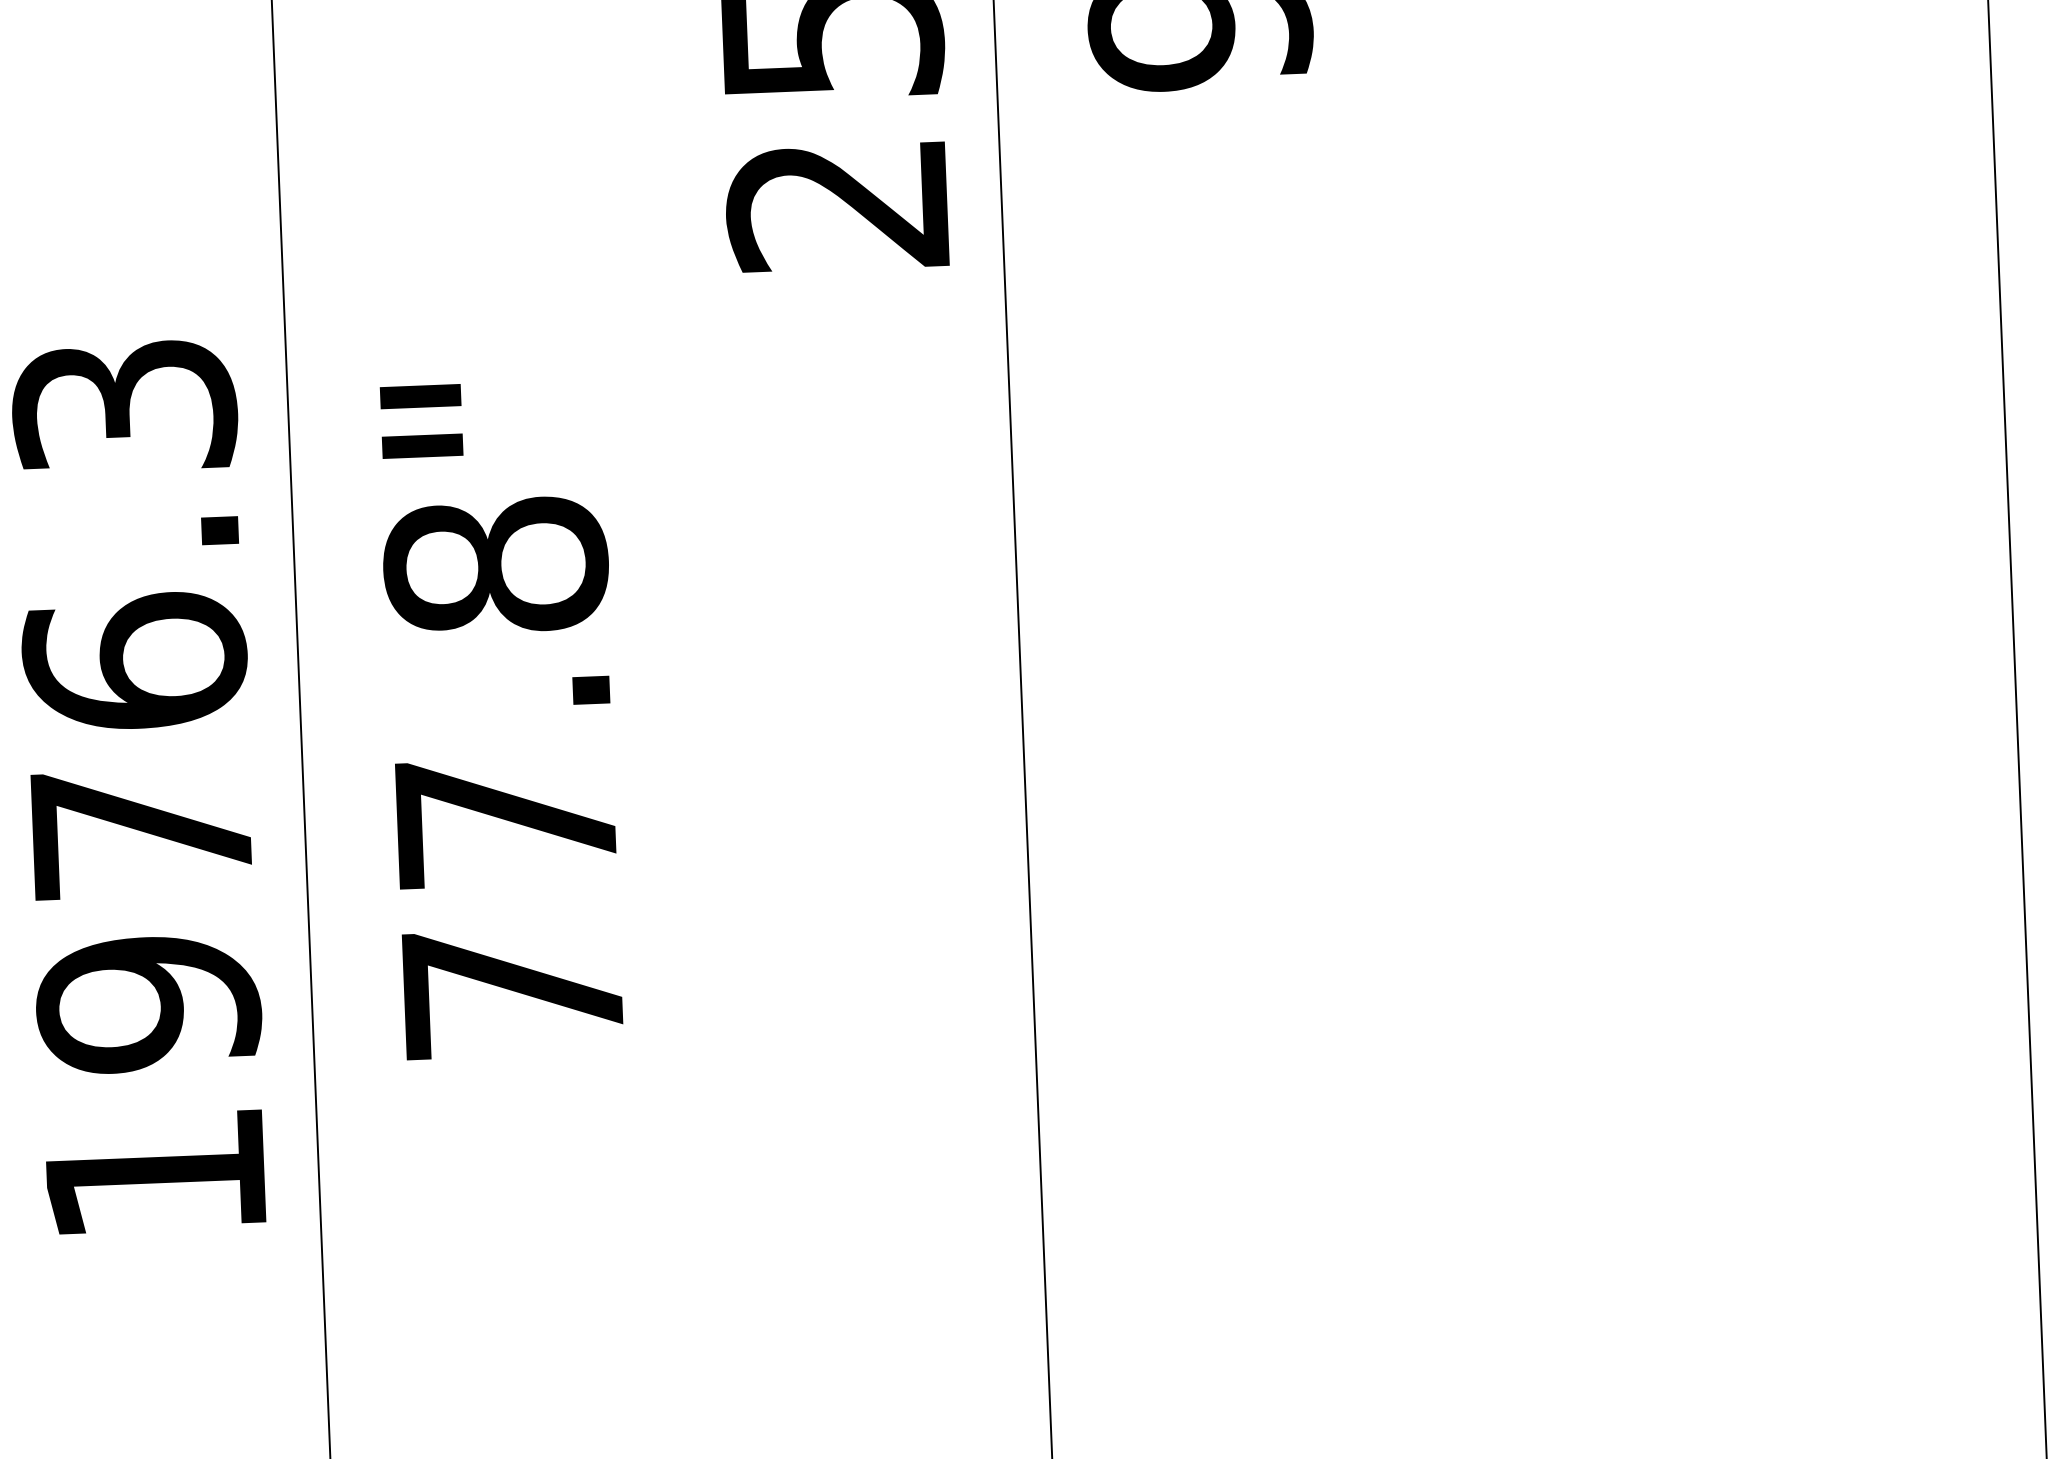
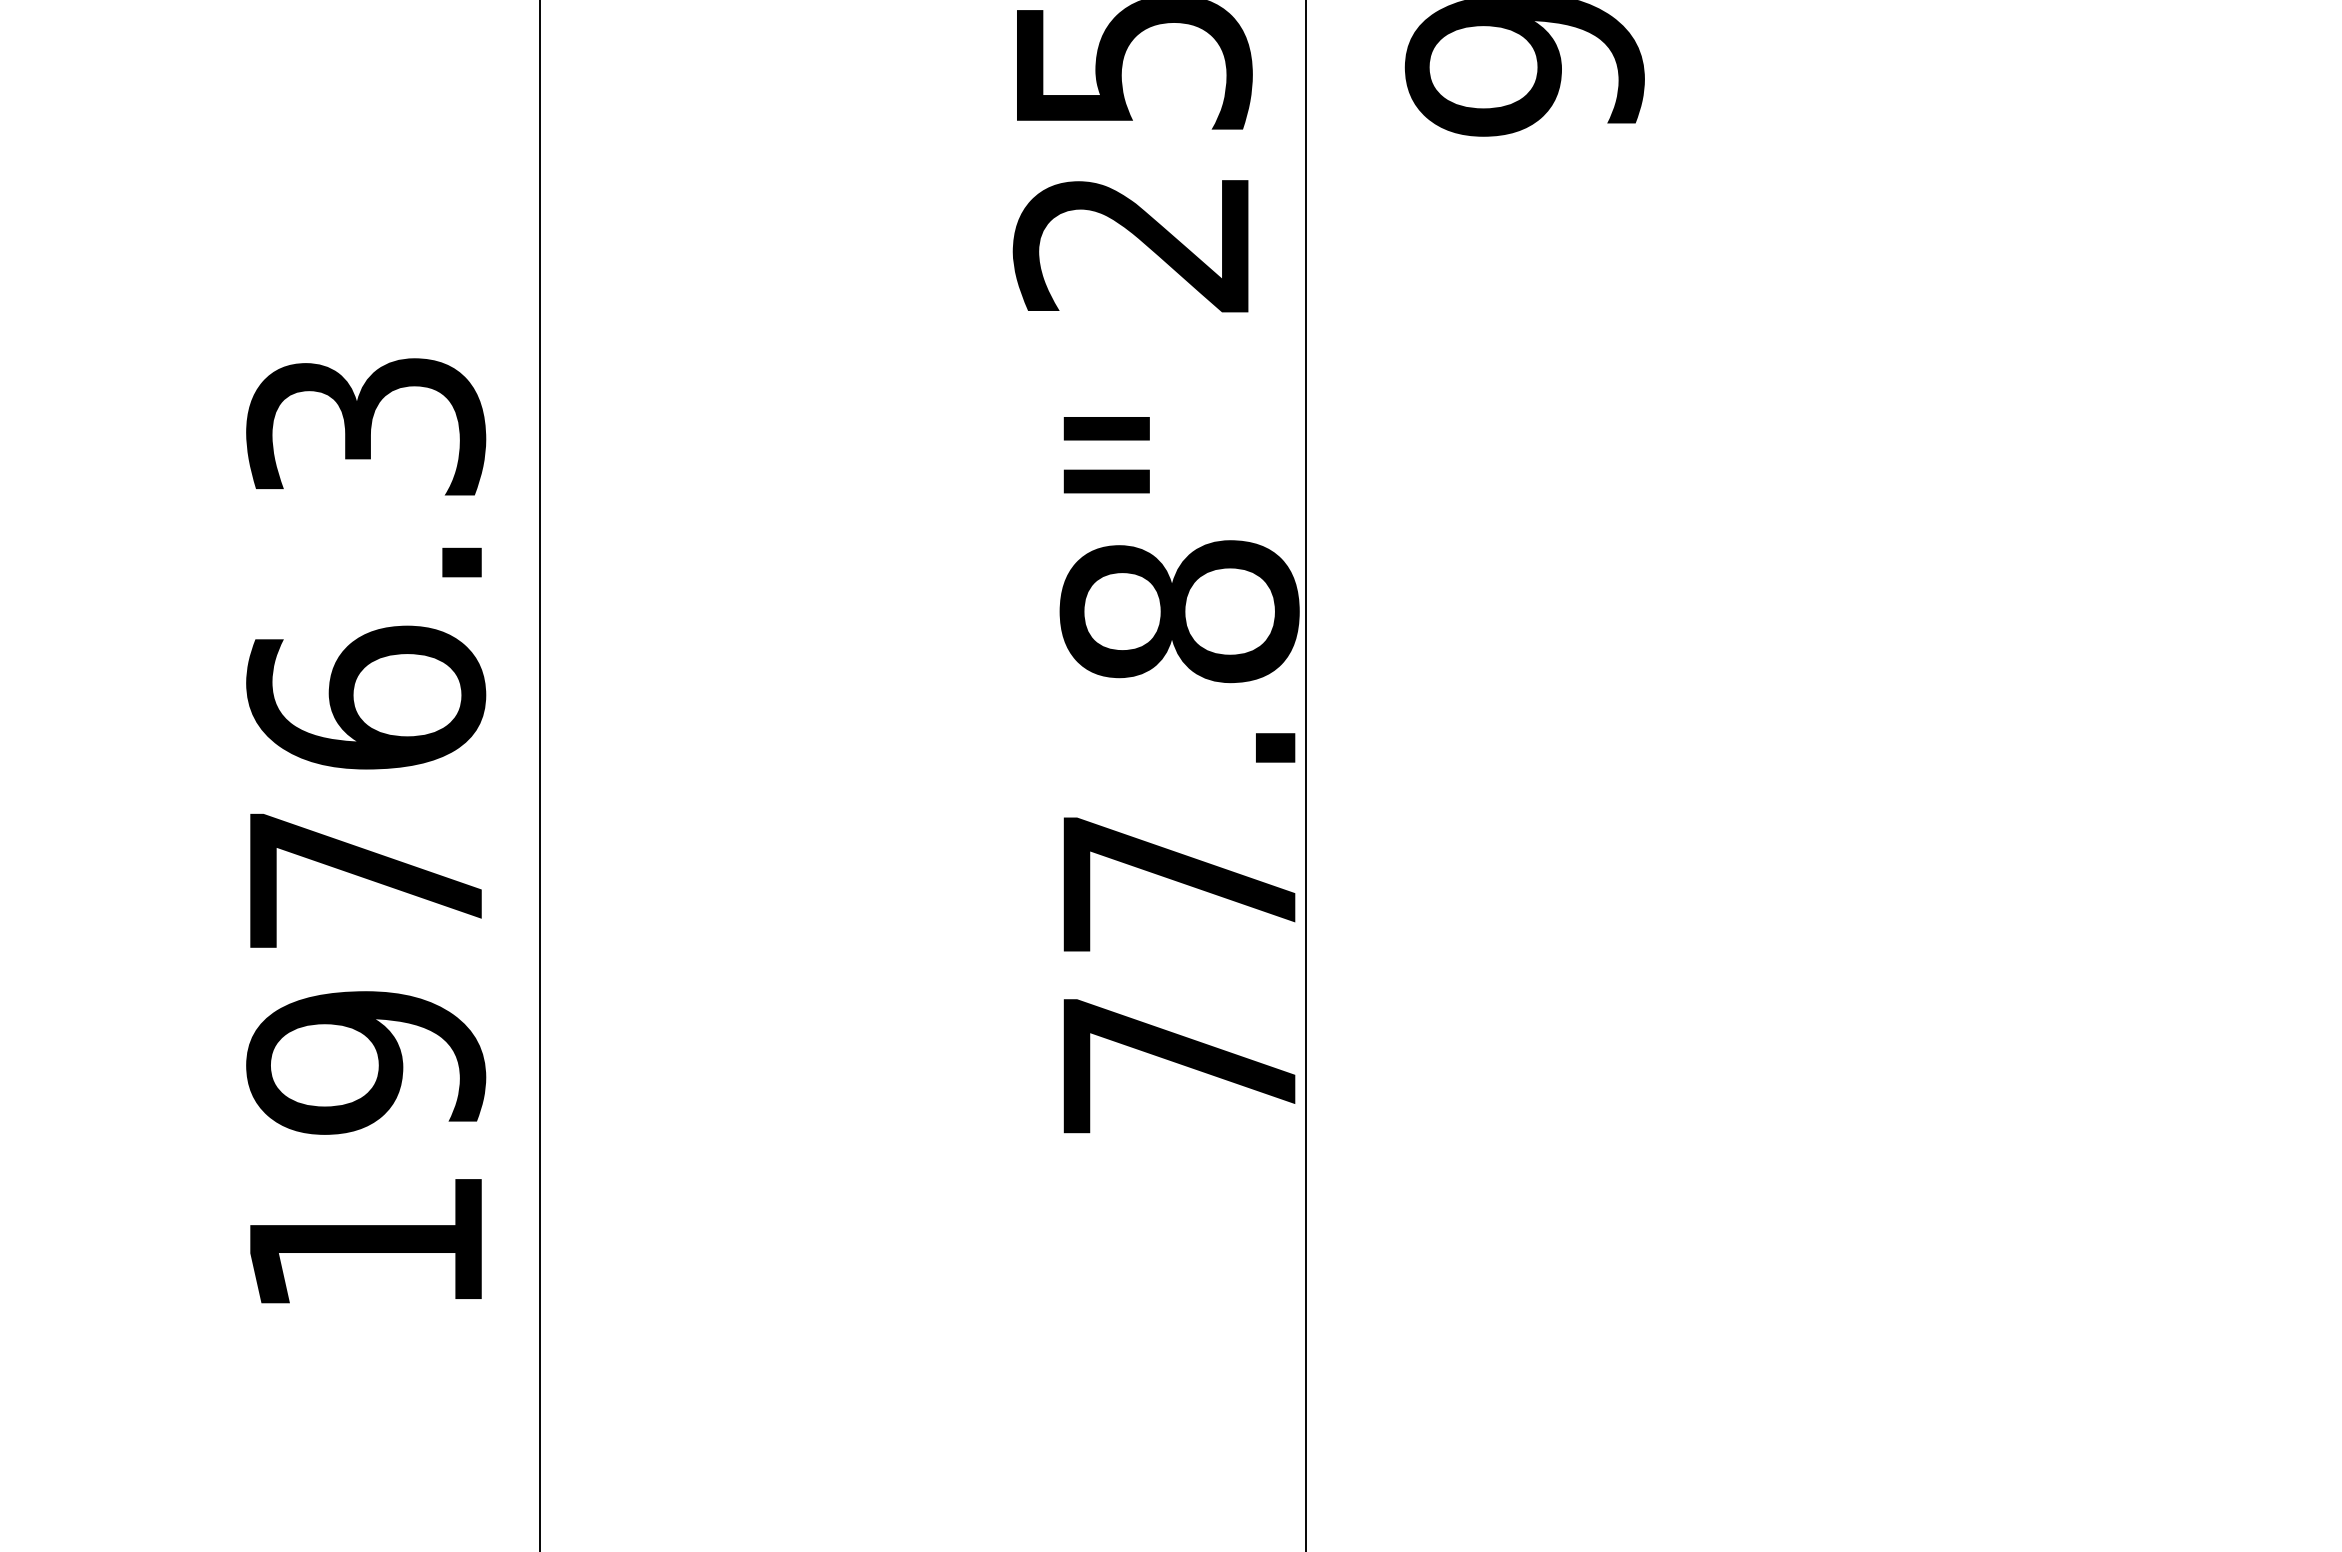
text: (502, 719) -> (1179, 775), moved

